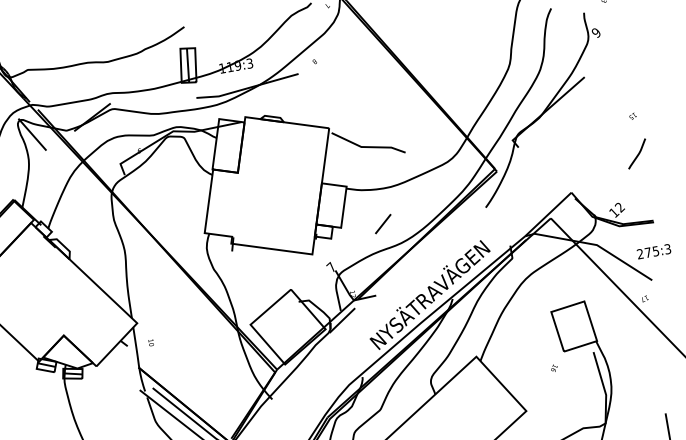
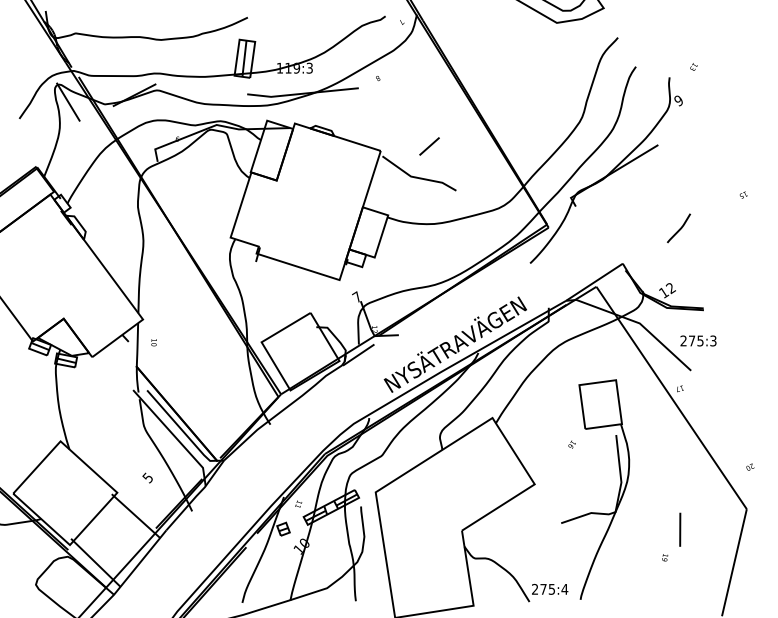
text: (632, 115) -> (743, 194), moved
curve: (637, 153) -> (679, 228), moved
line: (383, 224) -> (429, 146), moved

